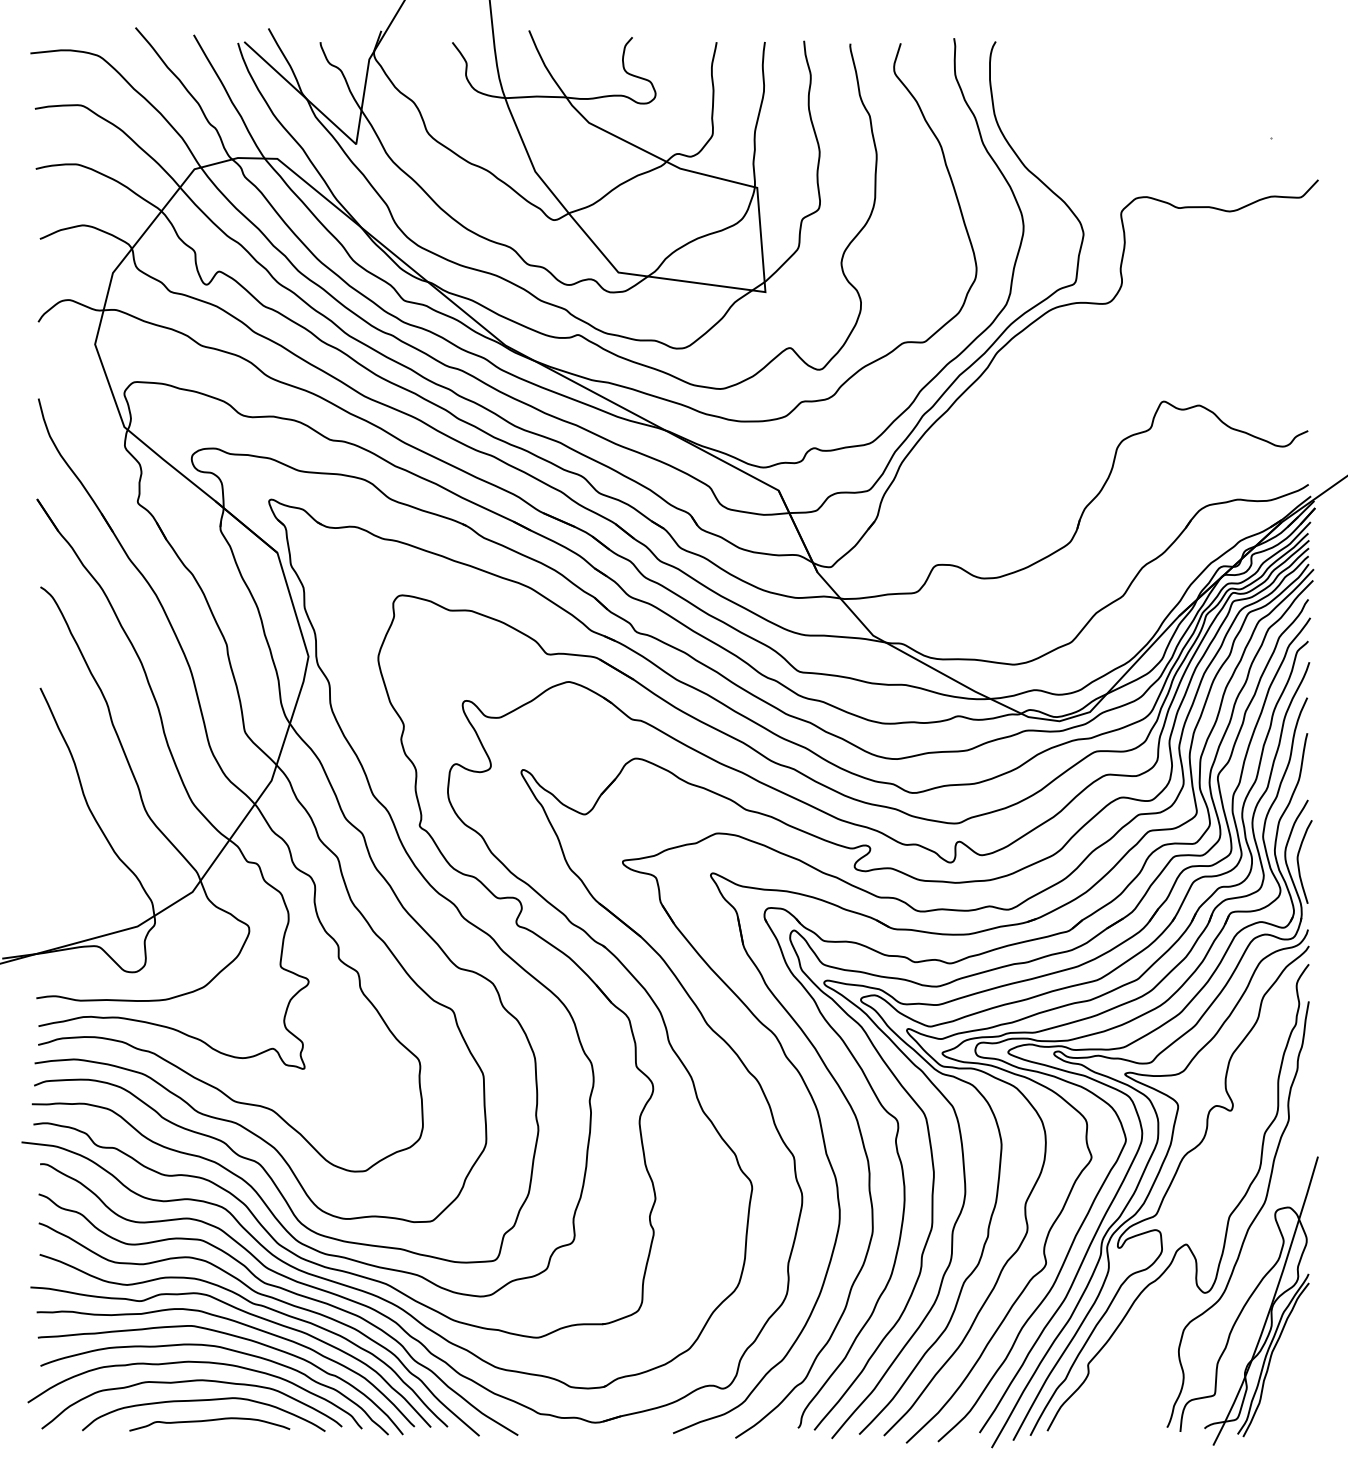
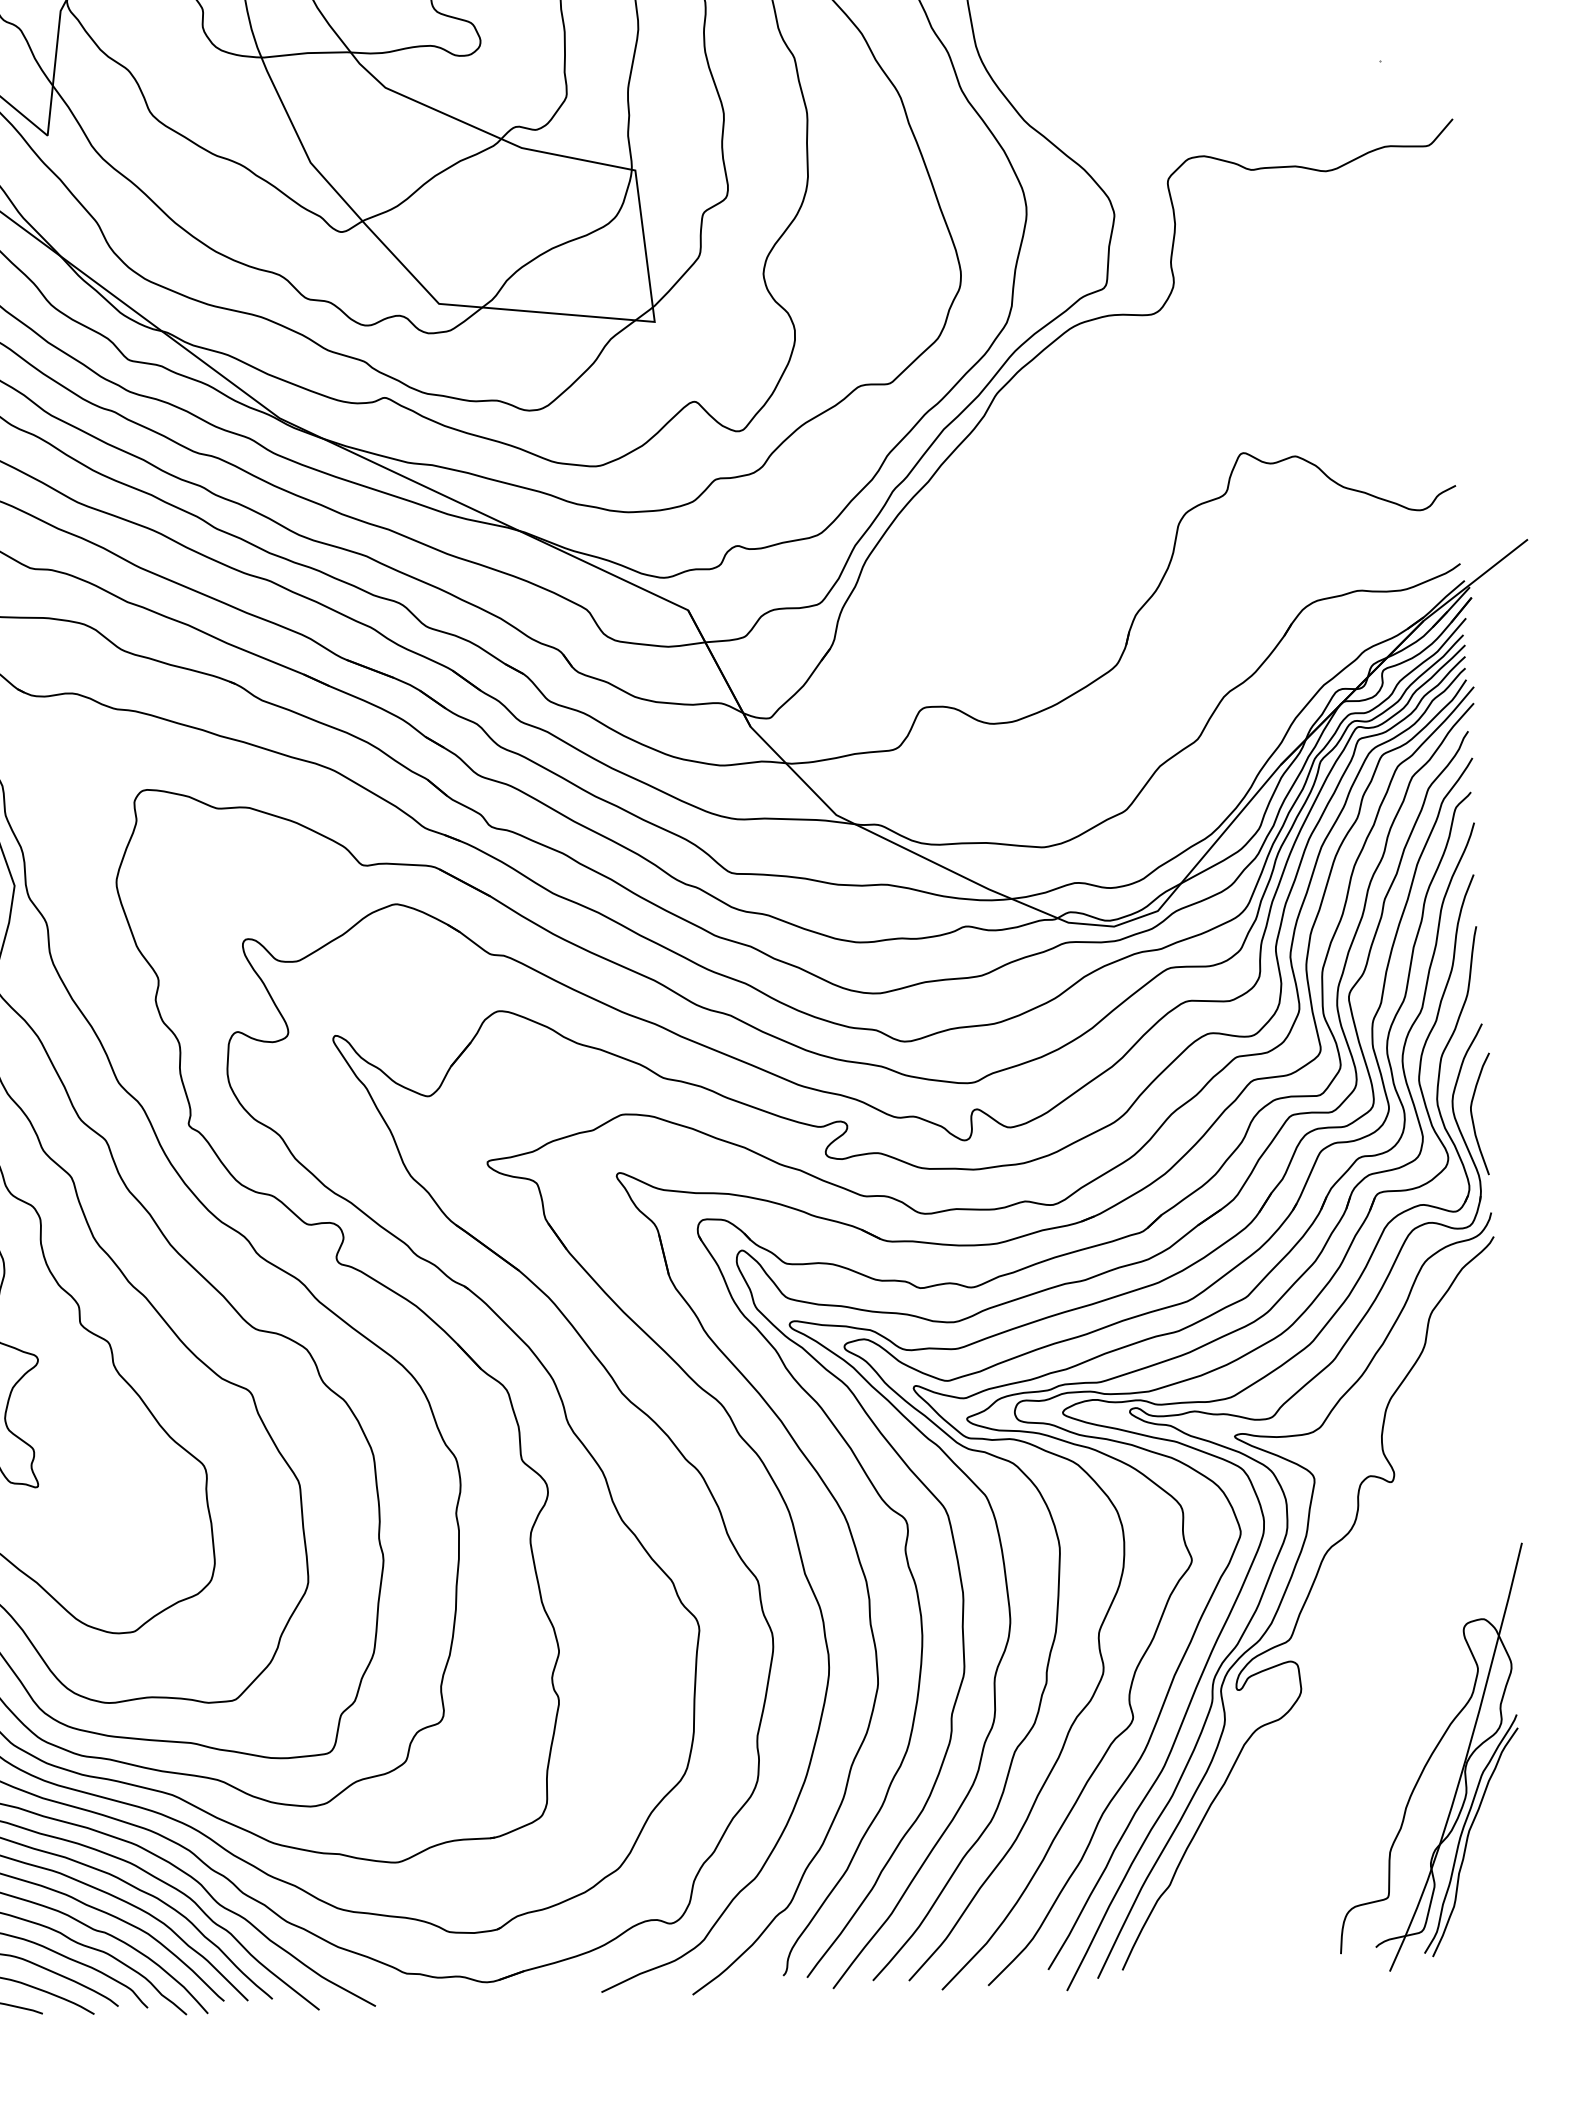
part: (1185, 1243) -> (1334, 1678), removed

